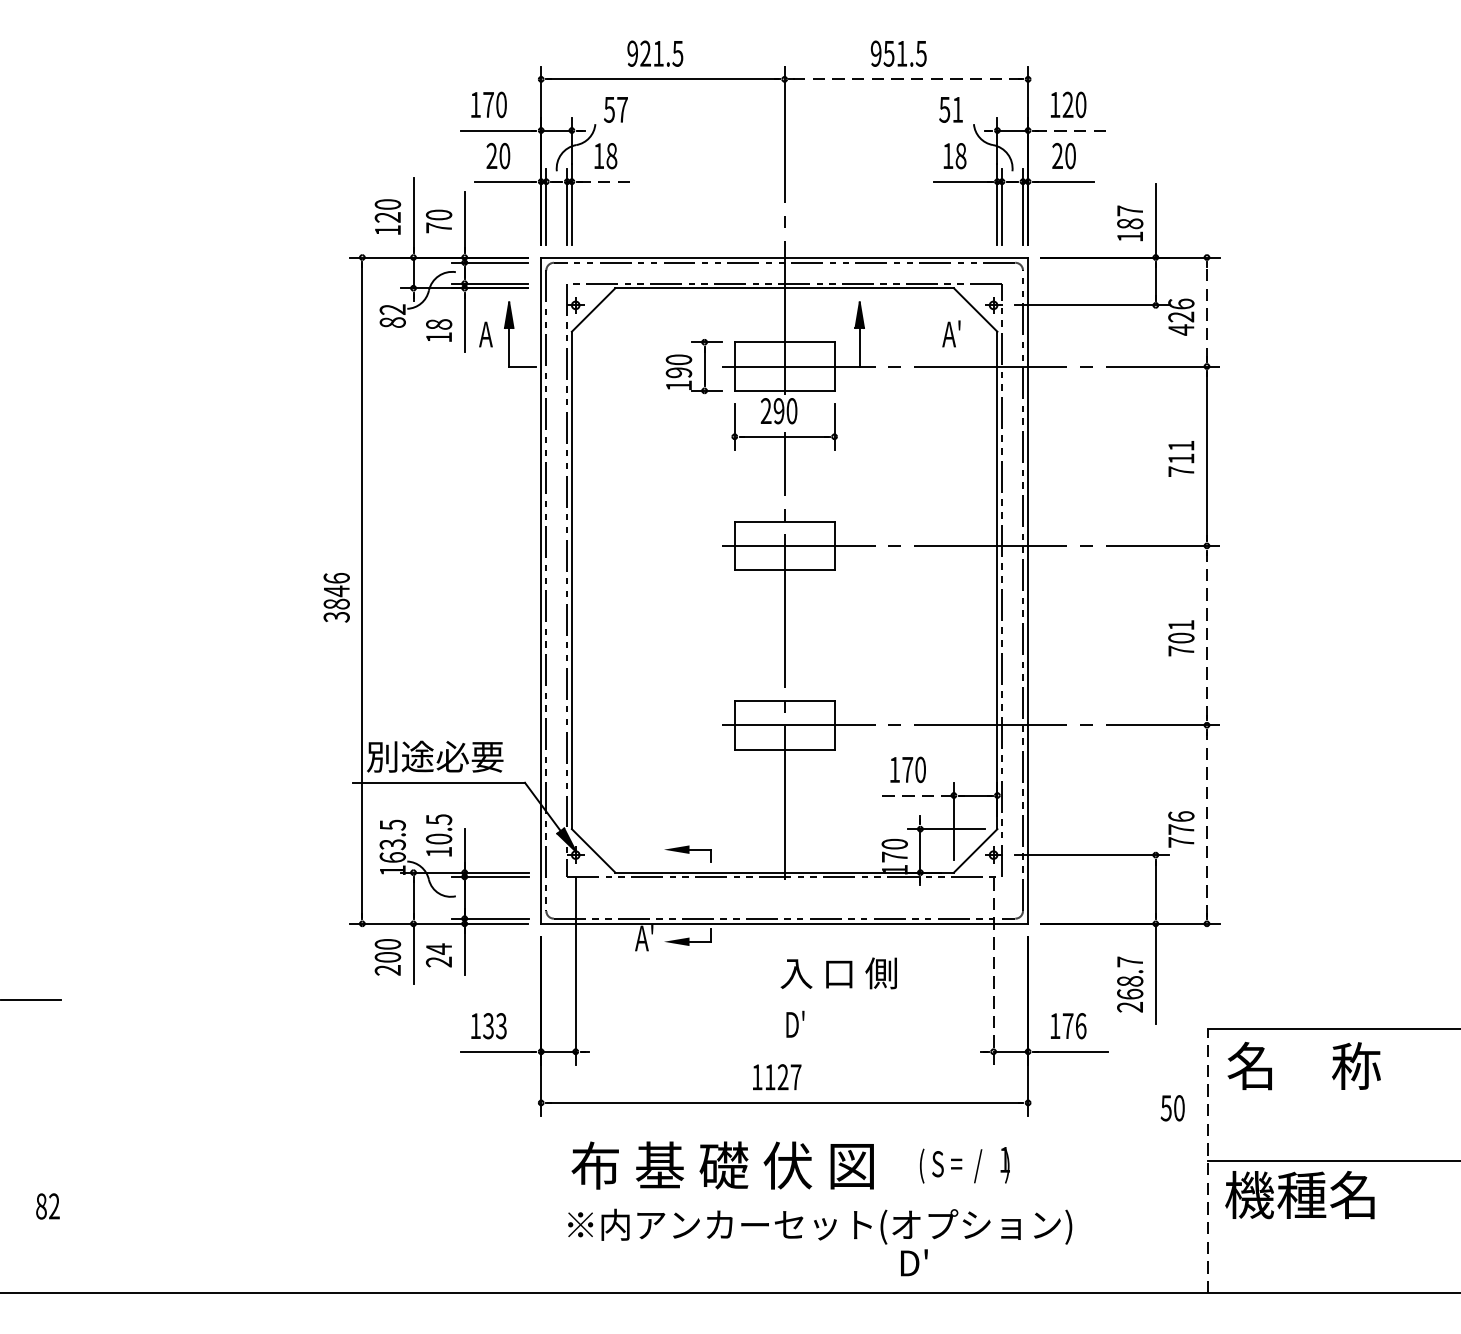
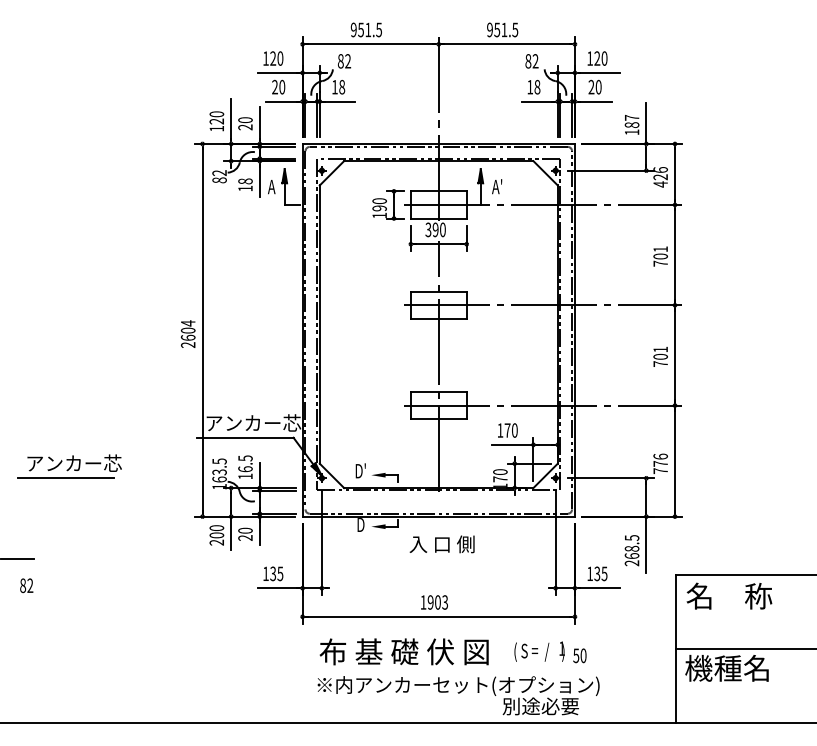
text: (644, 52) -> (360, 29), 921.5 -> 951.5
line: (905, 79) -> (506, 44), dashed -> solid
text: (489, 104) -> (273, 58), 170 -> 120
text: (616, 110) -> (344, 61), 57 -> 82
text: (950, 110) -> (531, 61), 51 -> 82
line: (1071, 129) -> (599, 72), dashed -> solid
line: (607, 181) -> (339, 101), dashed -> solid
text: (439, 228) -> (245, 127), 70 -> 20
line: (1207, 312) -> (675, 174), dashed -> solid
text: (952, 333) -> (497, 186), moved
text: (766, 412) -> (428, 230), 290 -> 390
text: (1181, 458) -> (660, 256), 711 -> 701
text: (335, 598) -> (187, 334), 3846 -> 2604
line: (1207, 635) -> (675, 355), dashed -> solid
text: (453, 757) -> (253, 423), 別途必要 -> アンカー芯
line: (916, 794) -> (512, 444), dashed -> solid
line: (1207, 825) -> (675, 461), dashed -> solid
part: (124, 834) -> (69, 466), added
text: (439, 839) -> (245, 469), 10.5 -> 16.5
text: (644, 937) -> (360, 524), A' -> D
text: (439, 948) -> (245, 530), 24 -> 20
text: (1130, 962) -> (632, 538), 268.7 -> 268.5
line: (993, 971) -> (555, 543), dashed -> solid
text: (837, 973) -> (441, 544), moved
text: (794, 1023) -> (360, 470), moved
text: (501, 1025) -> (280, 573), 133 -> 135
text: (1073, 1025) -> (600, 573), 176 -> 135
text: (782, 1077) -> (437, 602), 1127 -> 1903
text: (1172, 1107) -> (579, 655), moved
line: (1207, 1159) -> (675, 648), dashed -> solid
text: (47, 1206) -> (26, 585), moved
text: (966, 1263) -> (540, 706), D' -> 別途必要

